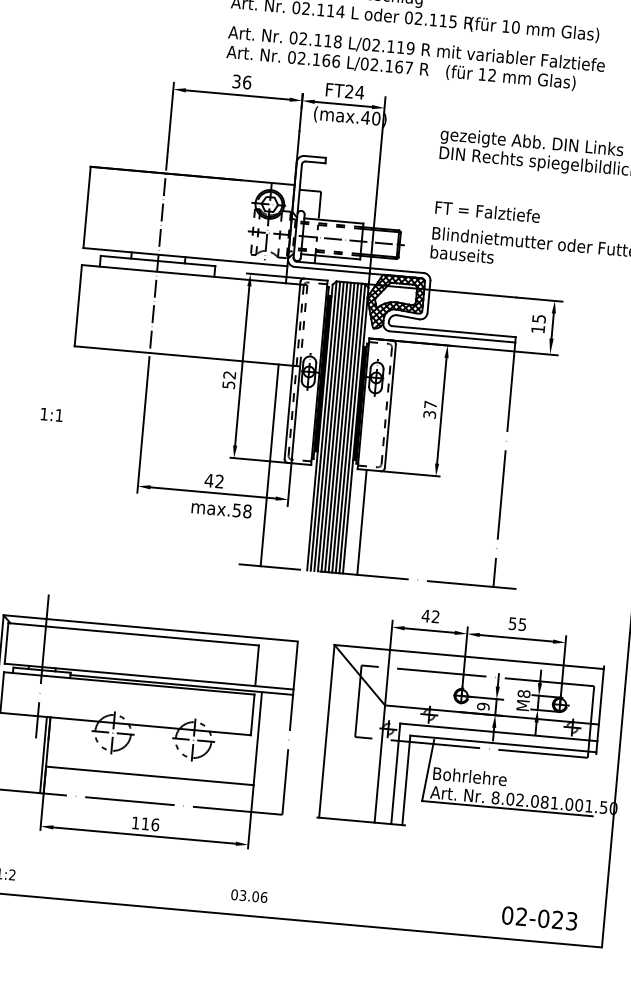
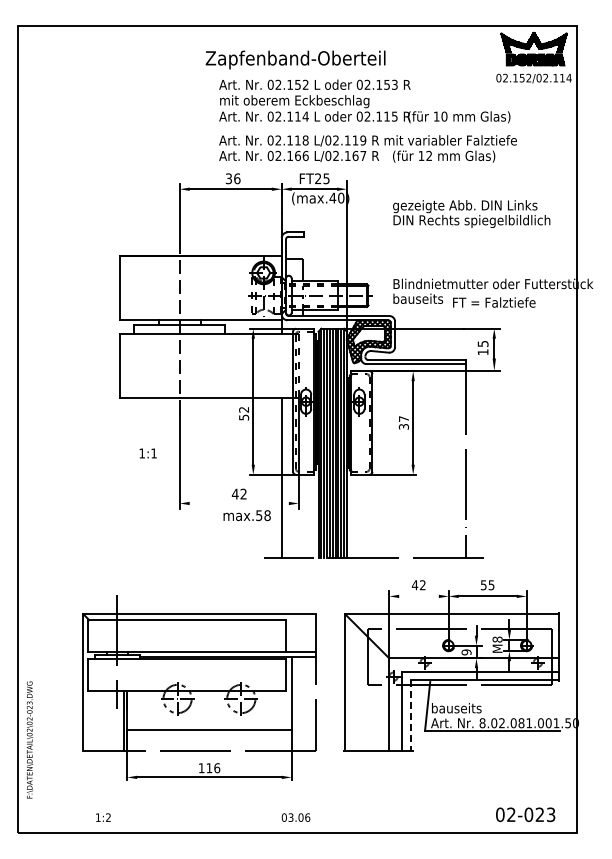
text: (359, 92) -> (326, 178), FT24 -> FT25
text: (488, 211) -> (494, 302), moved
text: (50, 414) -> (147, 453), moved
line: (212, 492) -> (238, 503), removed
line: (362, 521) -> (358, 515), removed
line: (428, 630) -> (418, 596), removed
text: (469, 776) -> (460, 708), Bohrlehre -> bauseits
line: (406, 781) -> (411, 716), solid -> dashed

